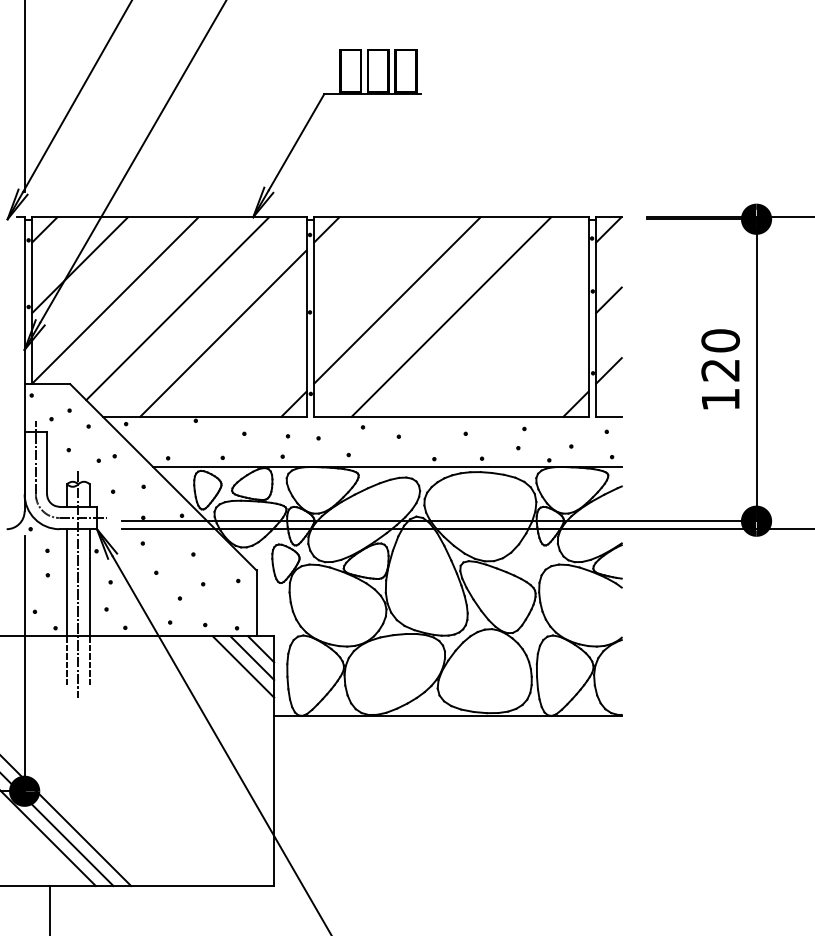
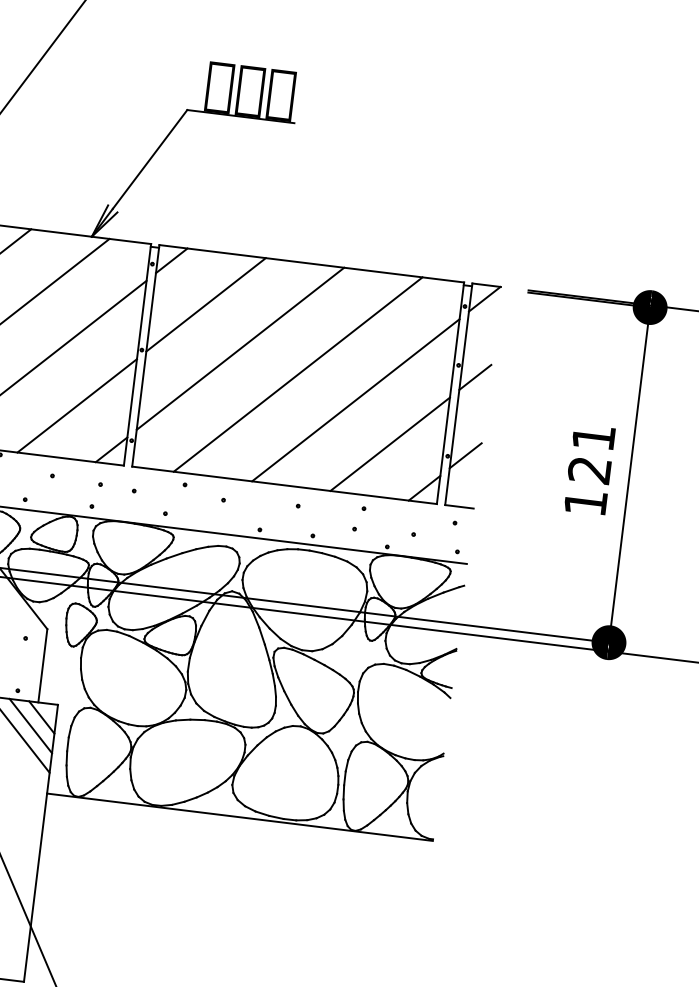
line: (362, 265) -> (206, 305), added
line: (505, 333) -> (355, 400), added
text: (720, 340) -> (593, 437), 120 -> 121
line: (258, 368) -> (77, 405), added
line: (540, 368) -> (390, 443), added

